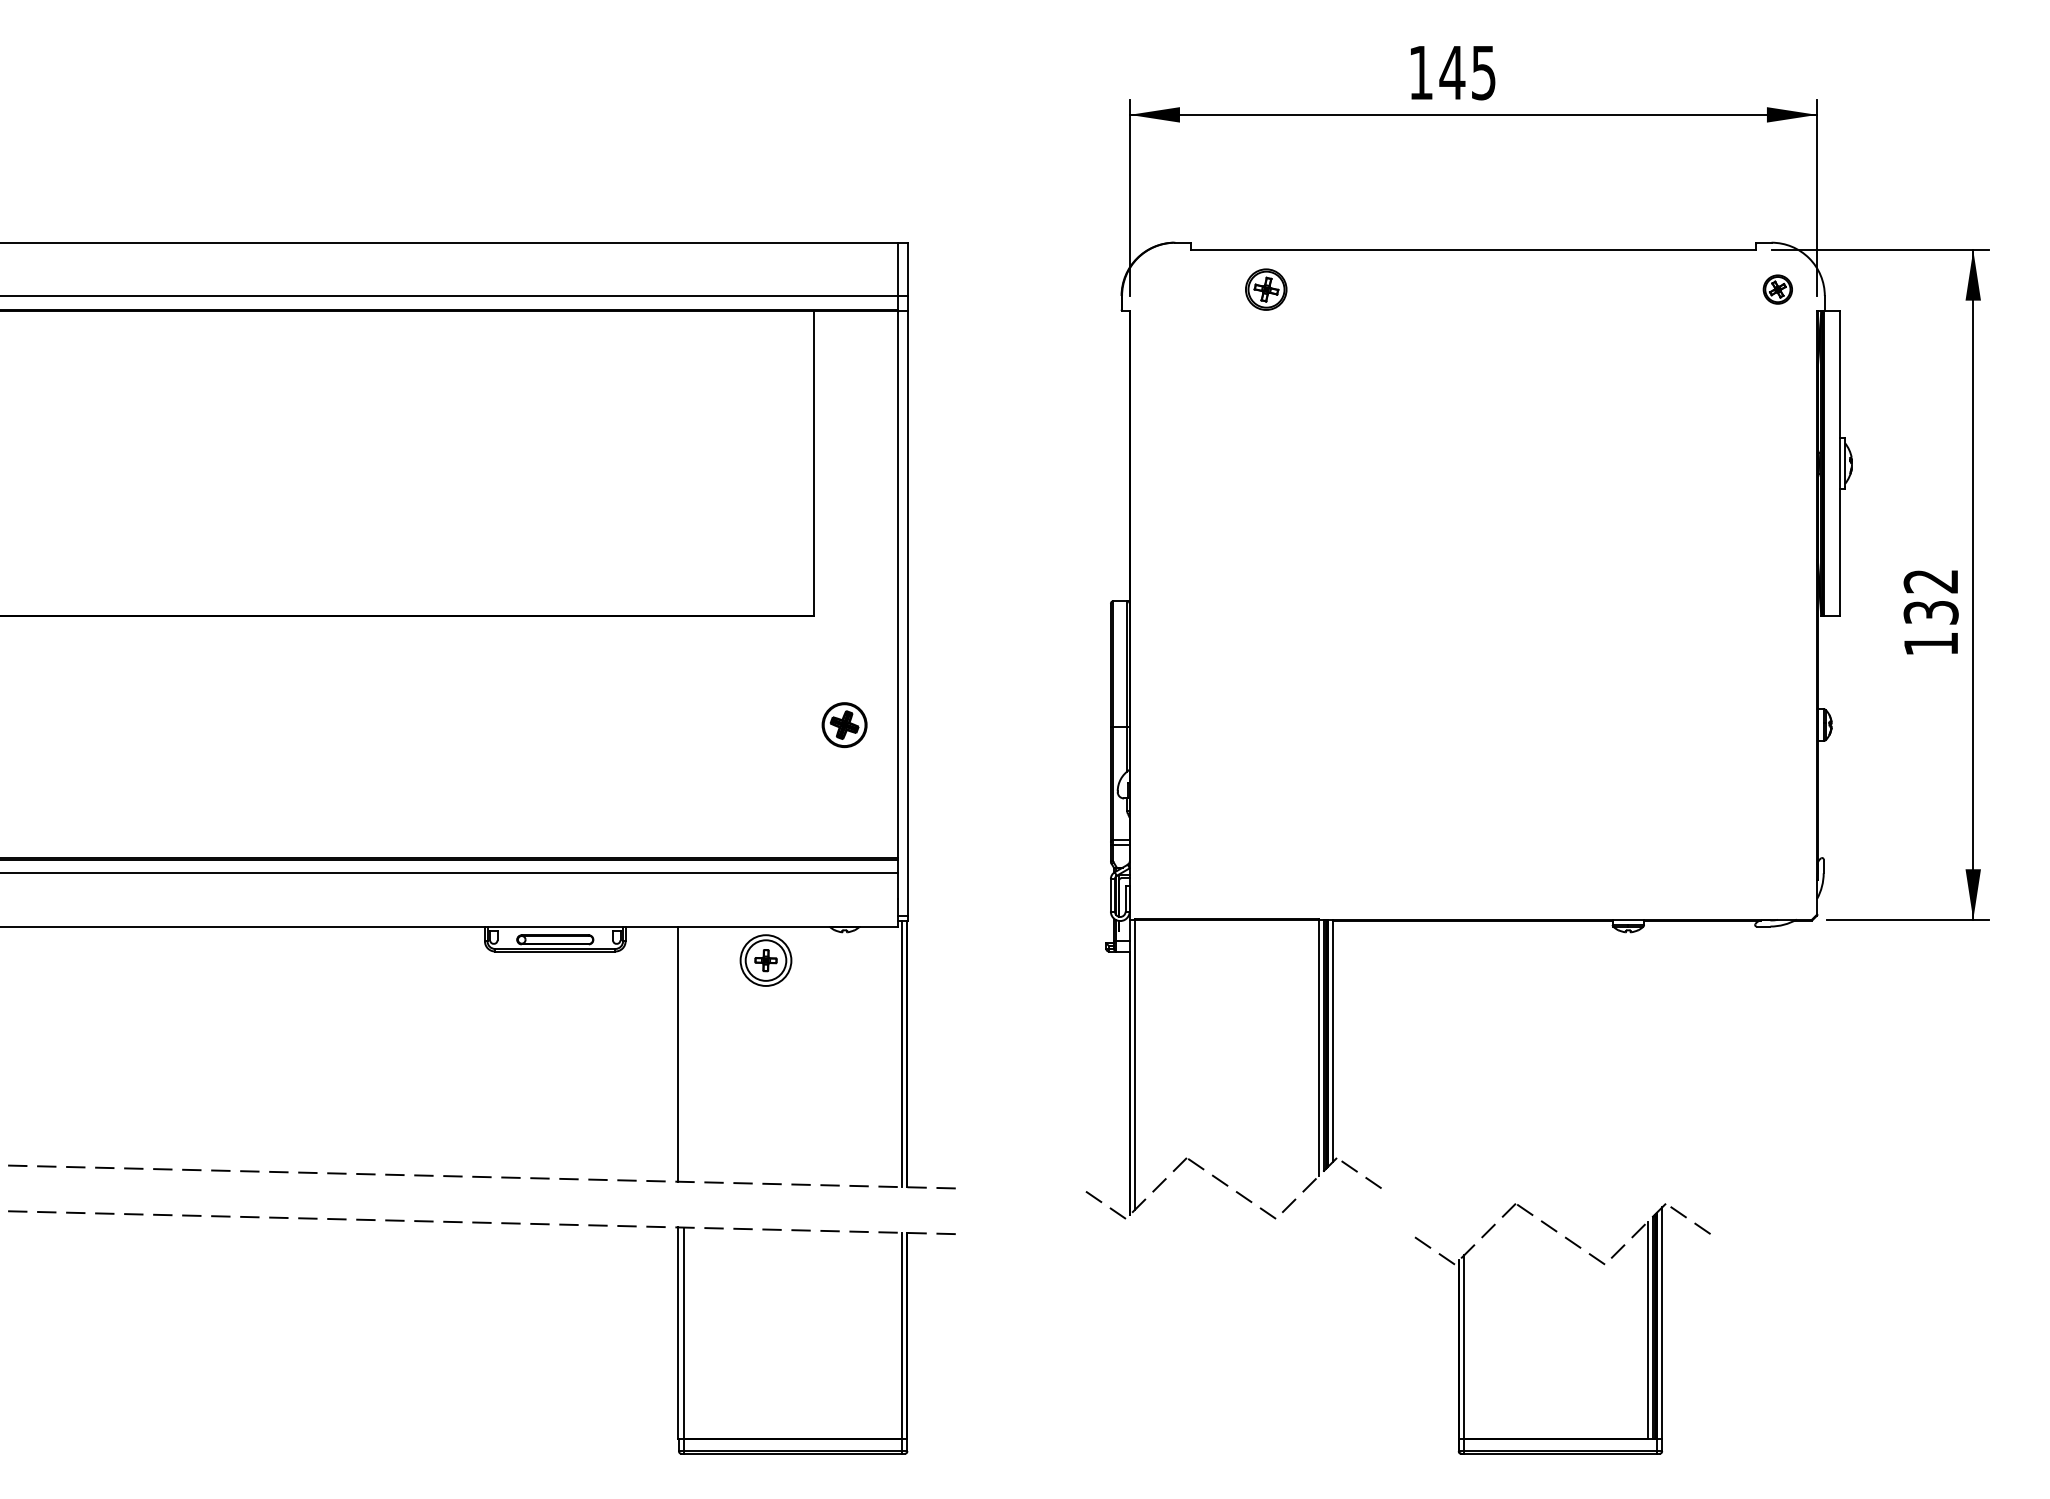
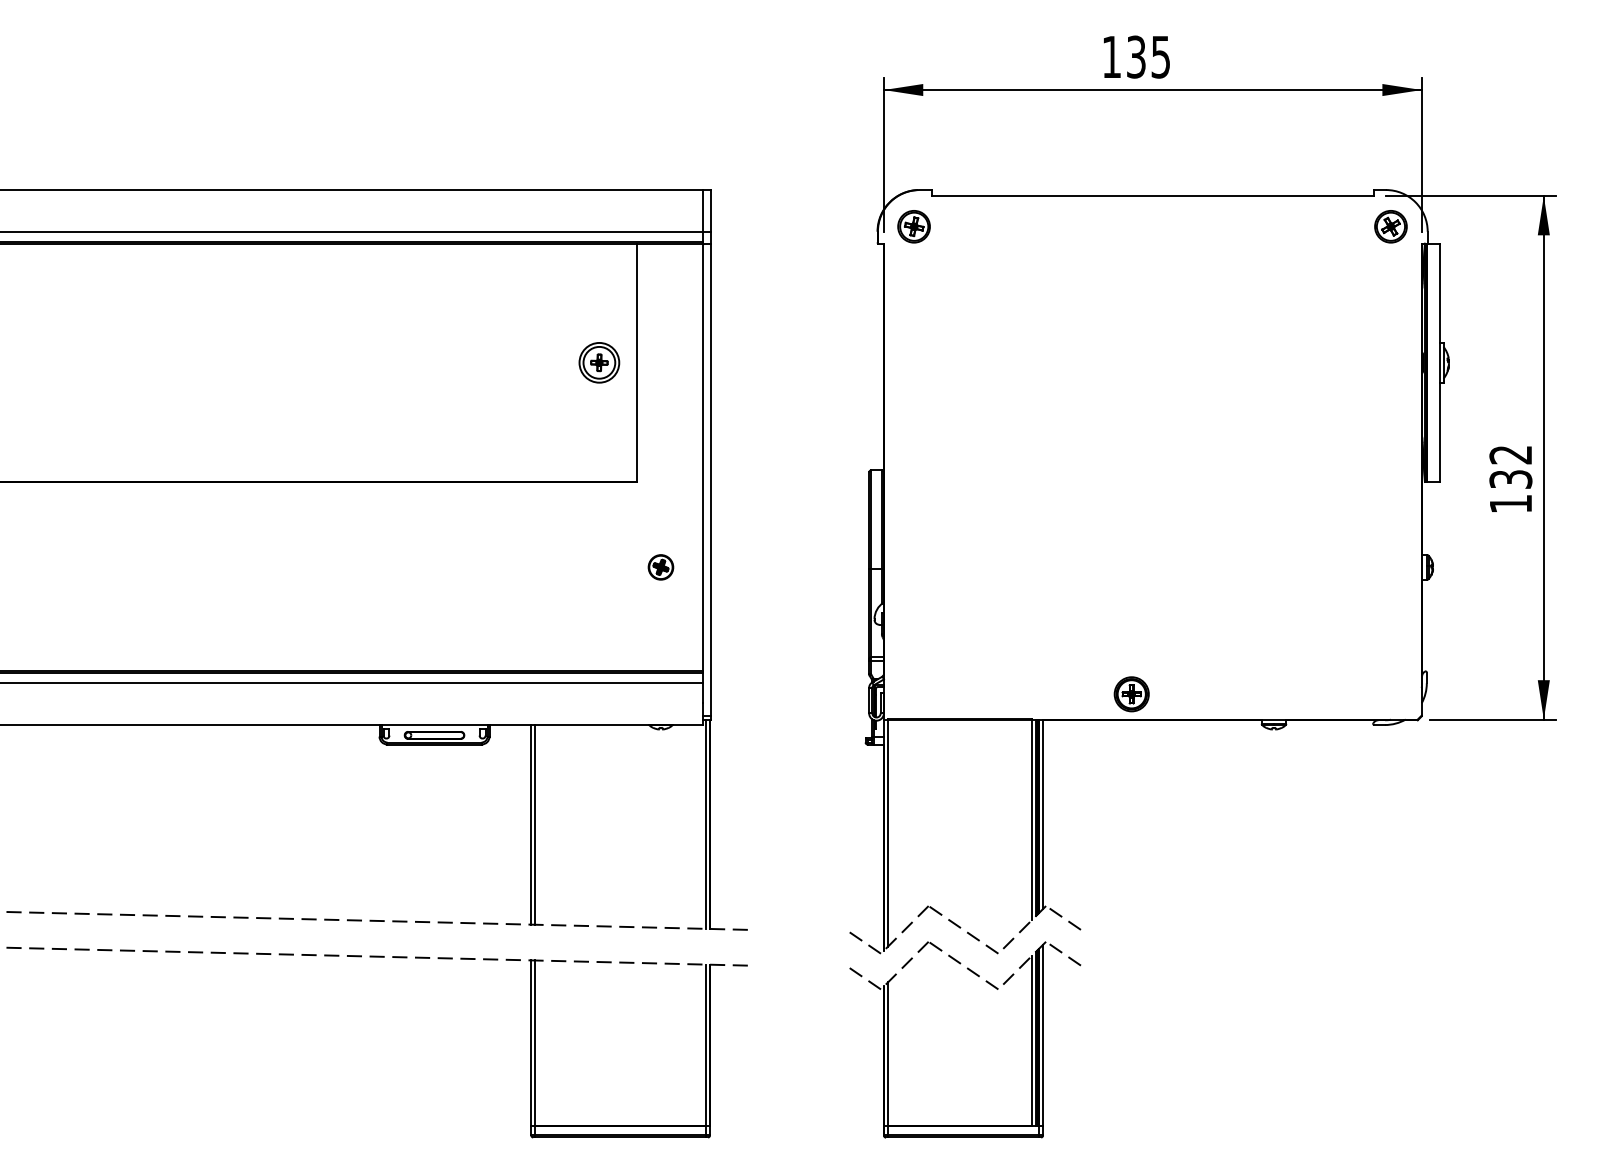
text: (1452, 72) -> (1136, 56), 145 -> 135
part: (1266, 289) -> (914, 226), moved
part: (1777, 289) -> (1390, 226), size x1.43
part: (844, 724) -> (660, 566), size x0.71
part: (1446, 886) -> (1131, 693), added
part: (765, 960) -> (598, 362), moved
line: (683, 1053) -> (534, 824), added
part: (1604, 1265) -> (997, 990), moved

